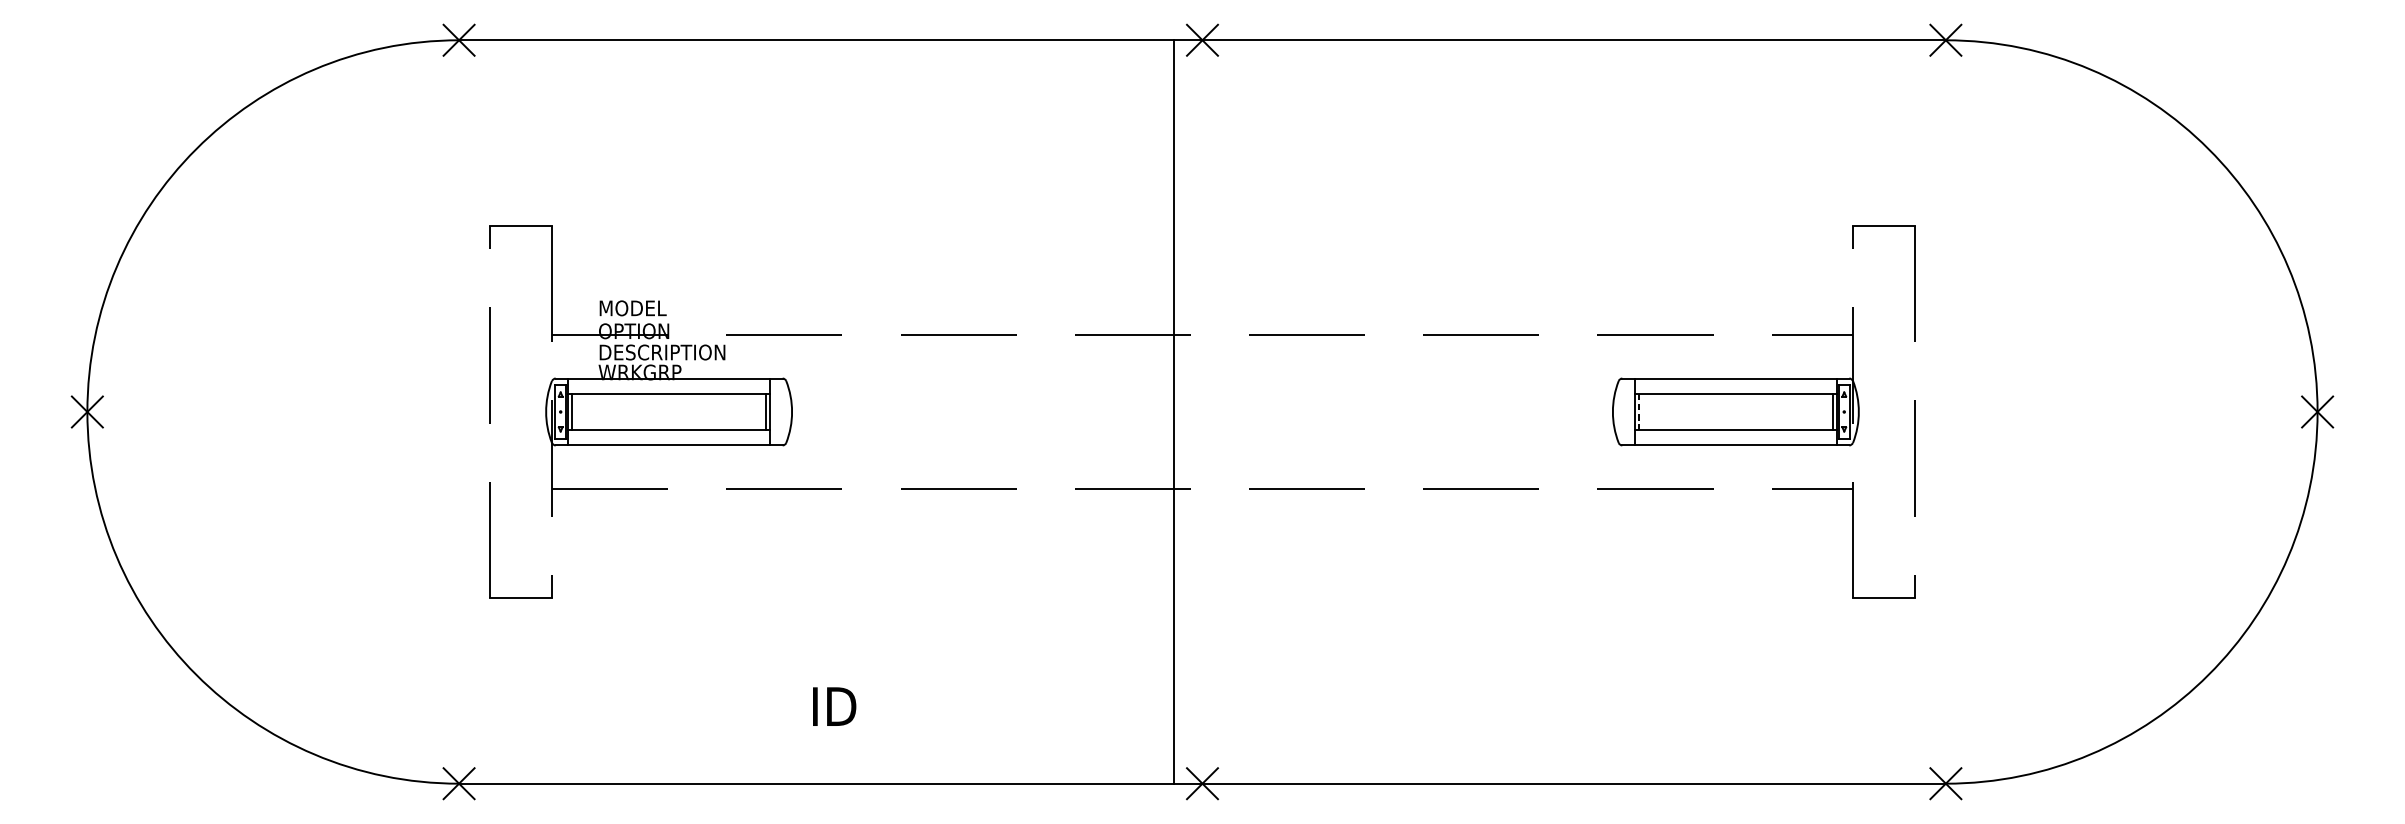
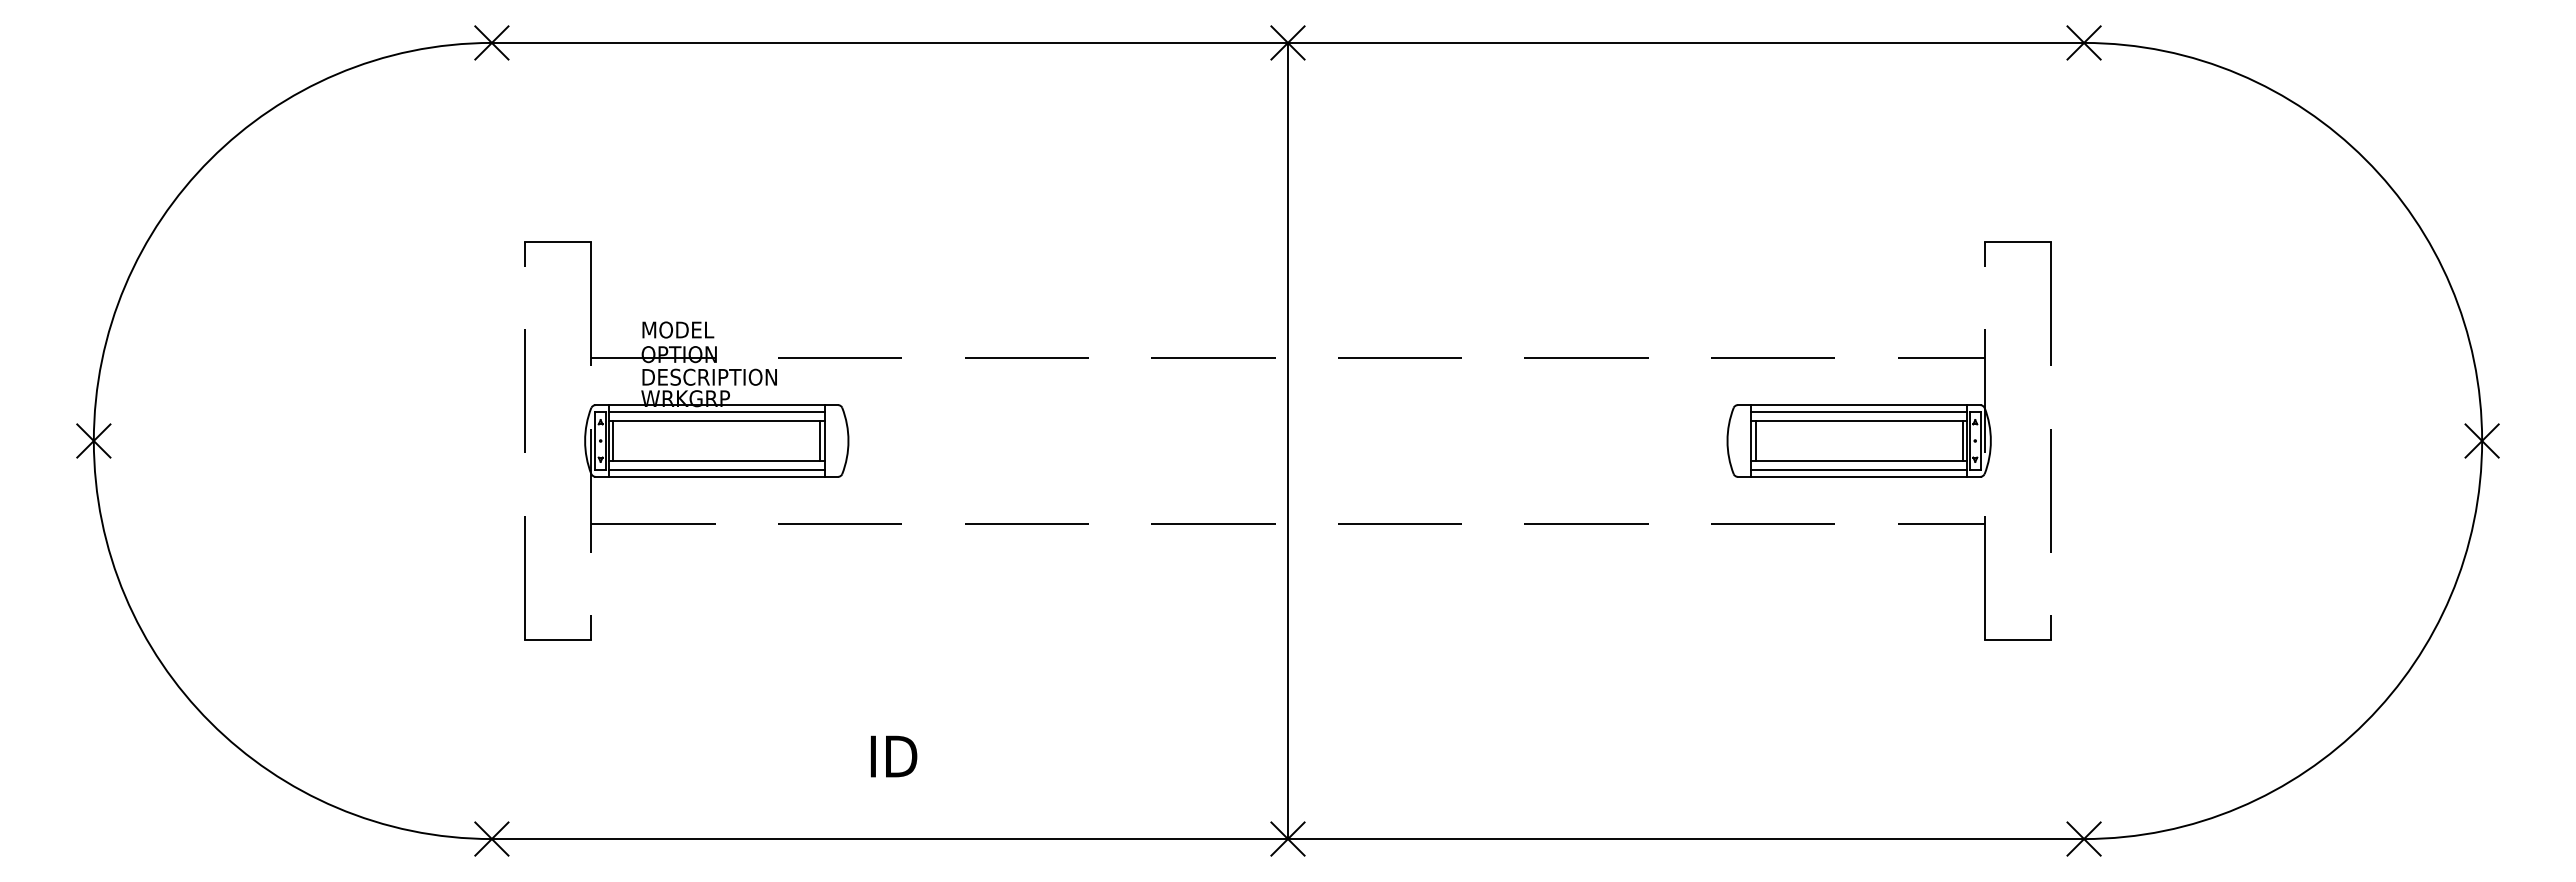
line: (668, 385) -> (716, 412), added
line: (1735, 385) -> (1858, 412), added
line: (1174, 411) -> (1288, 440), moved
line: (1639, 412) -> (1755, 441), dashed -> solid
line: (668, 438) -> (716, 469), added
line: (1735, 438) -> (1858, 469), added

